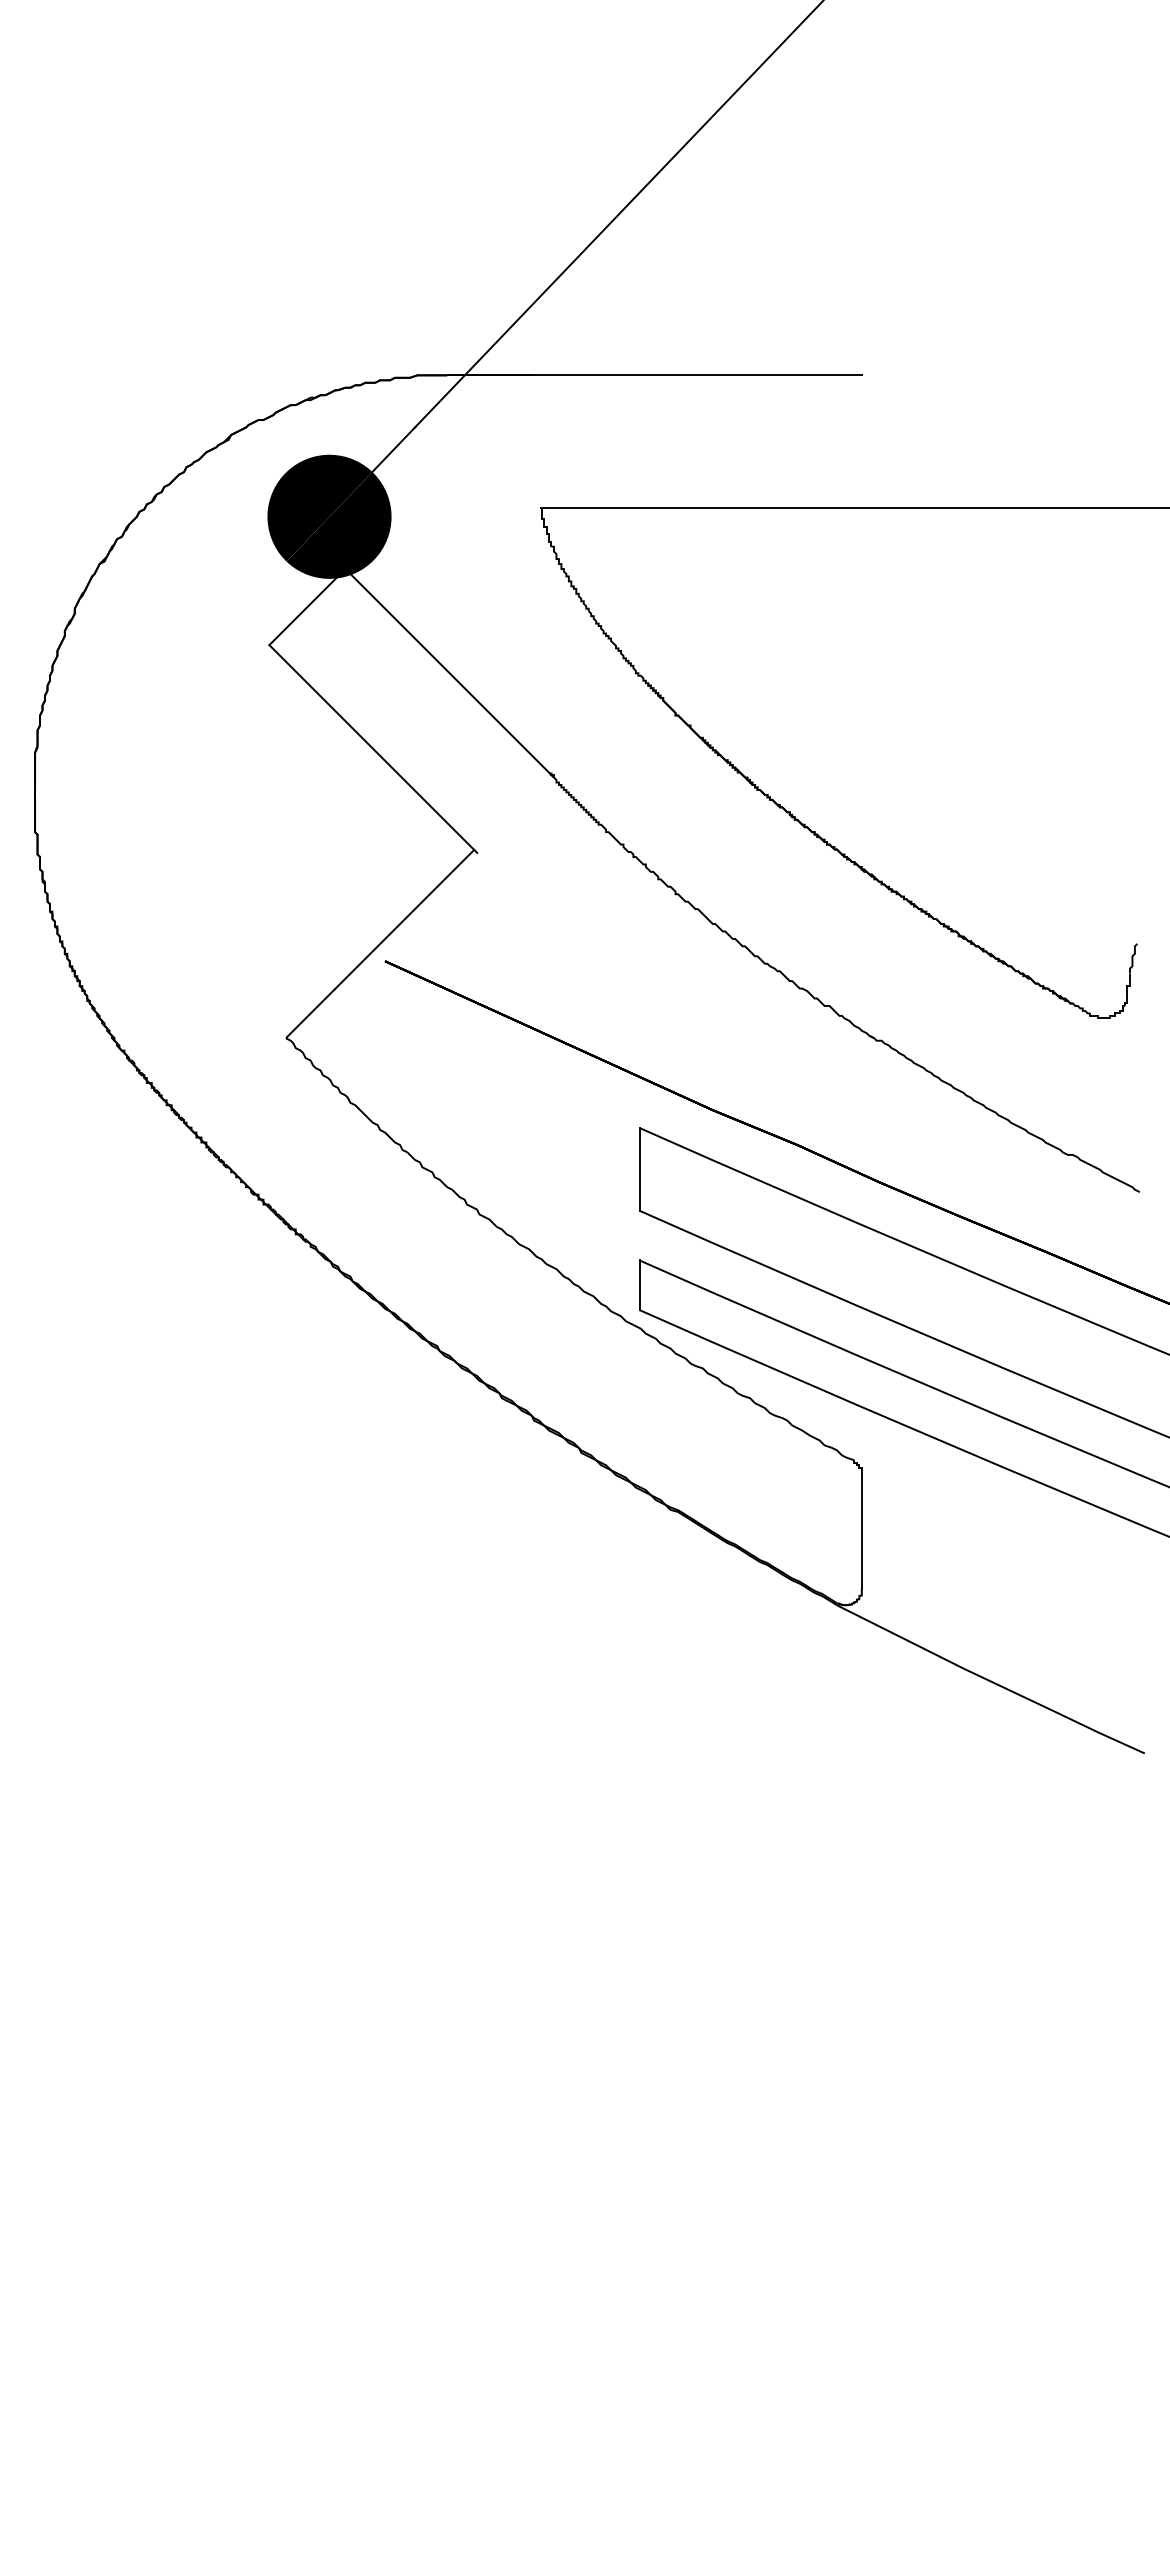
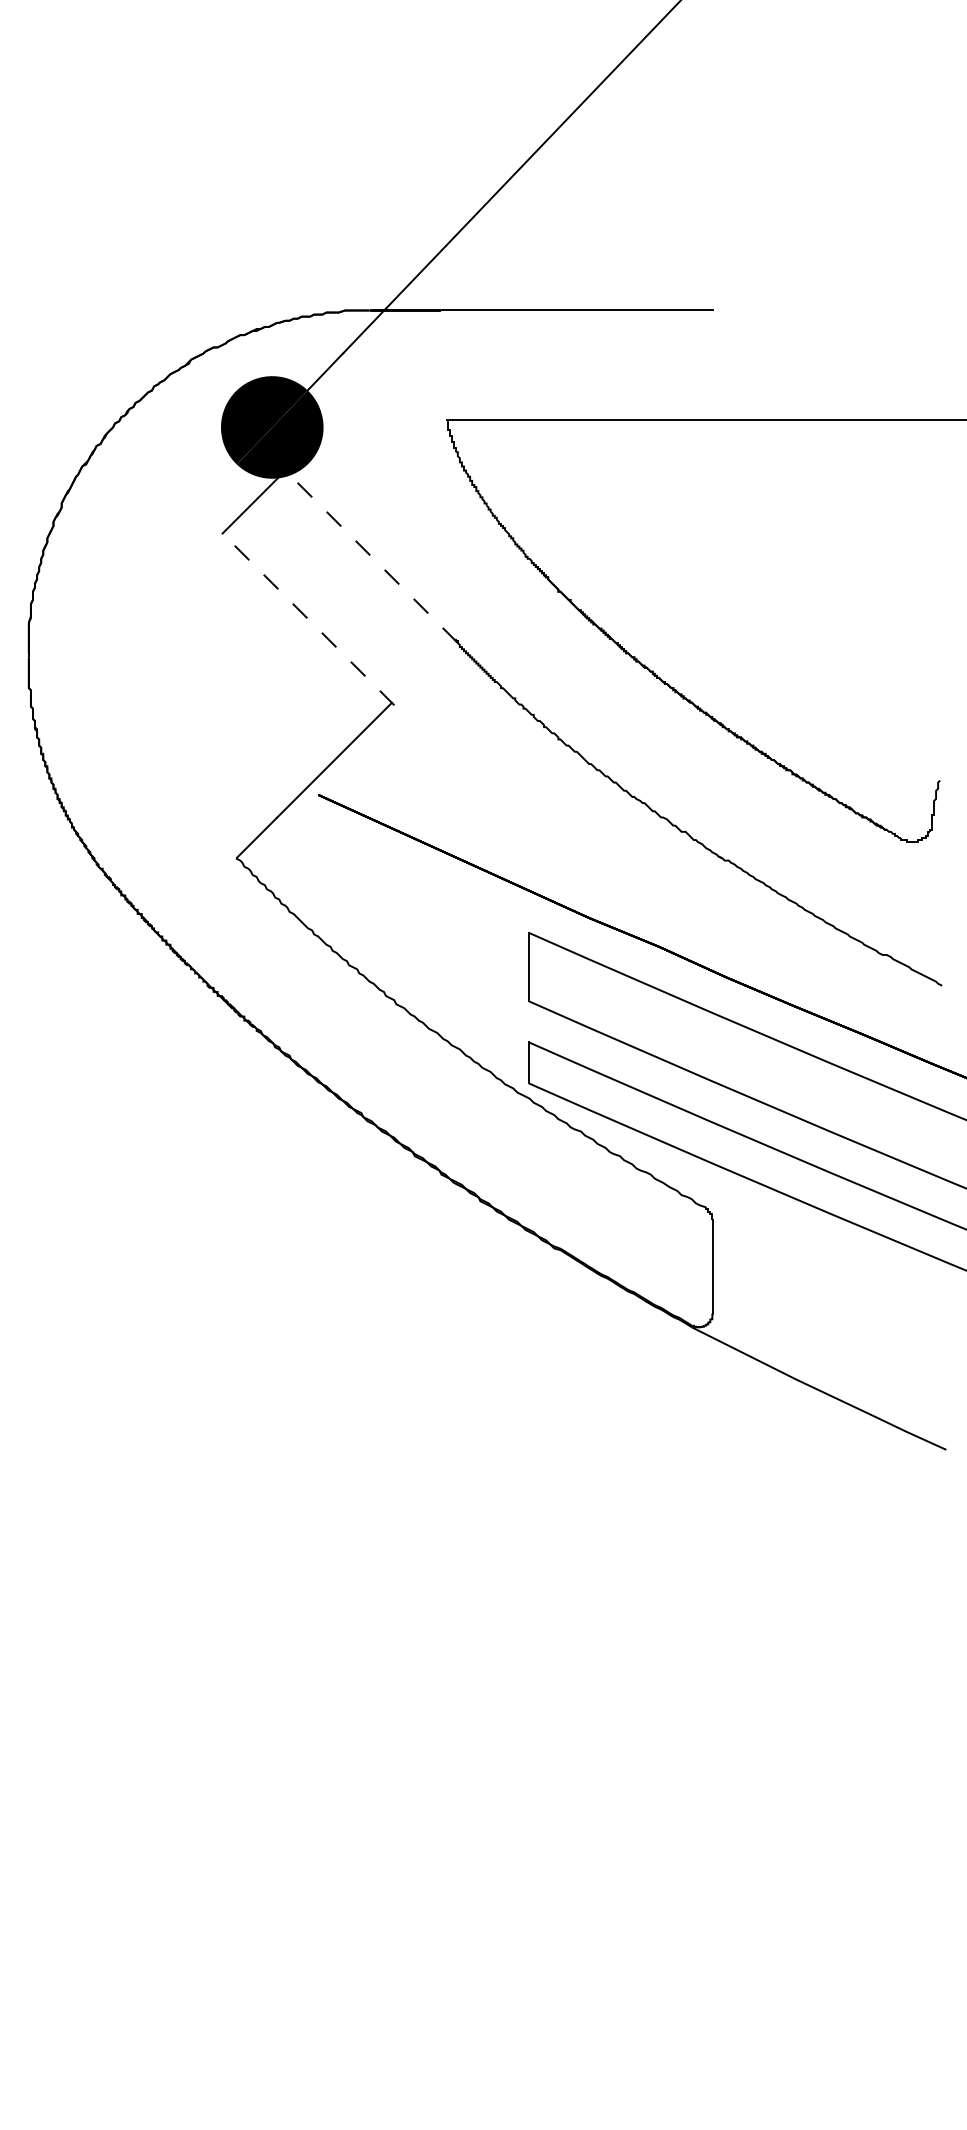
line: (449, 672) -> (371, 556), solid -> dashed
line: (373, 749) -> (308, 619), solid -> dashed

